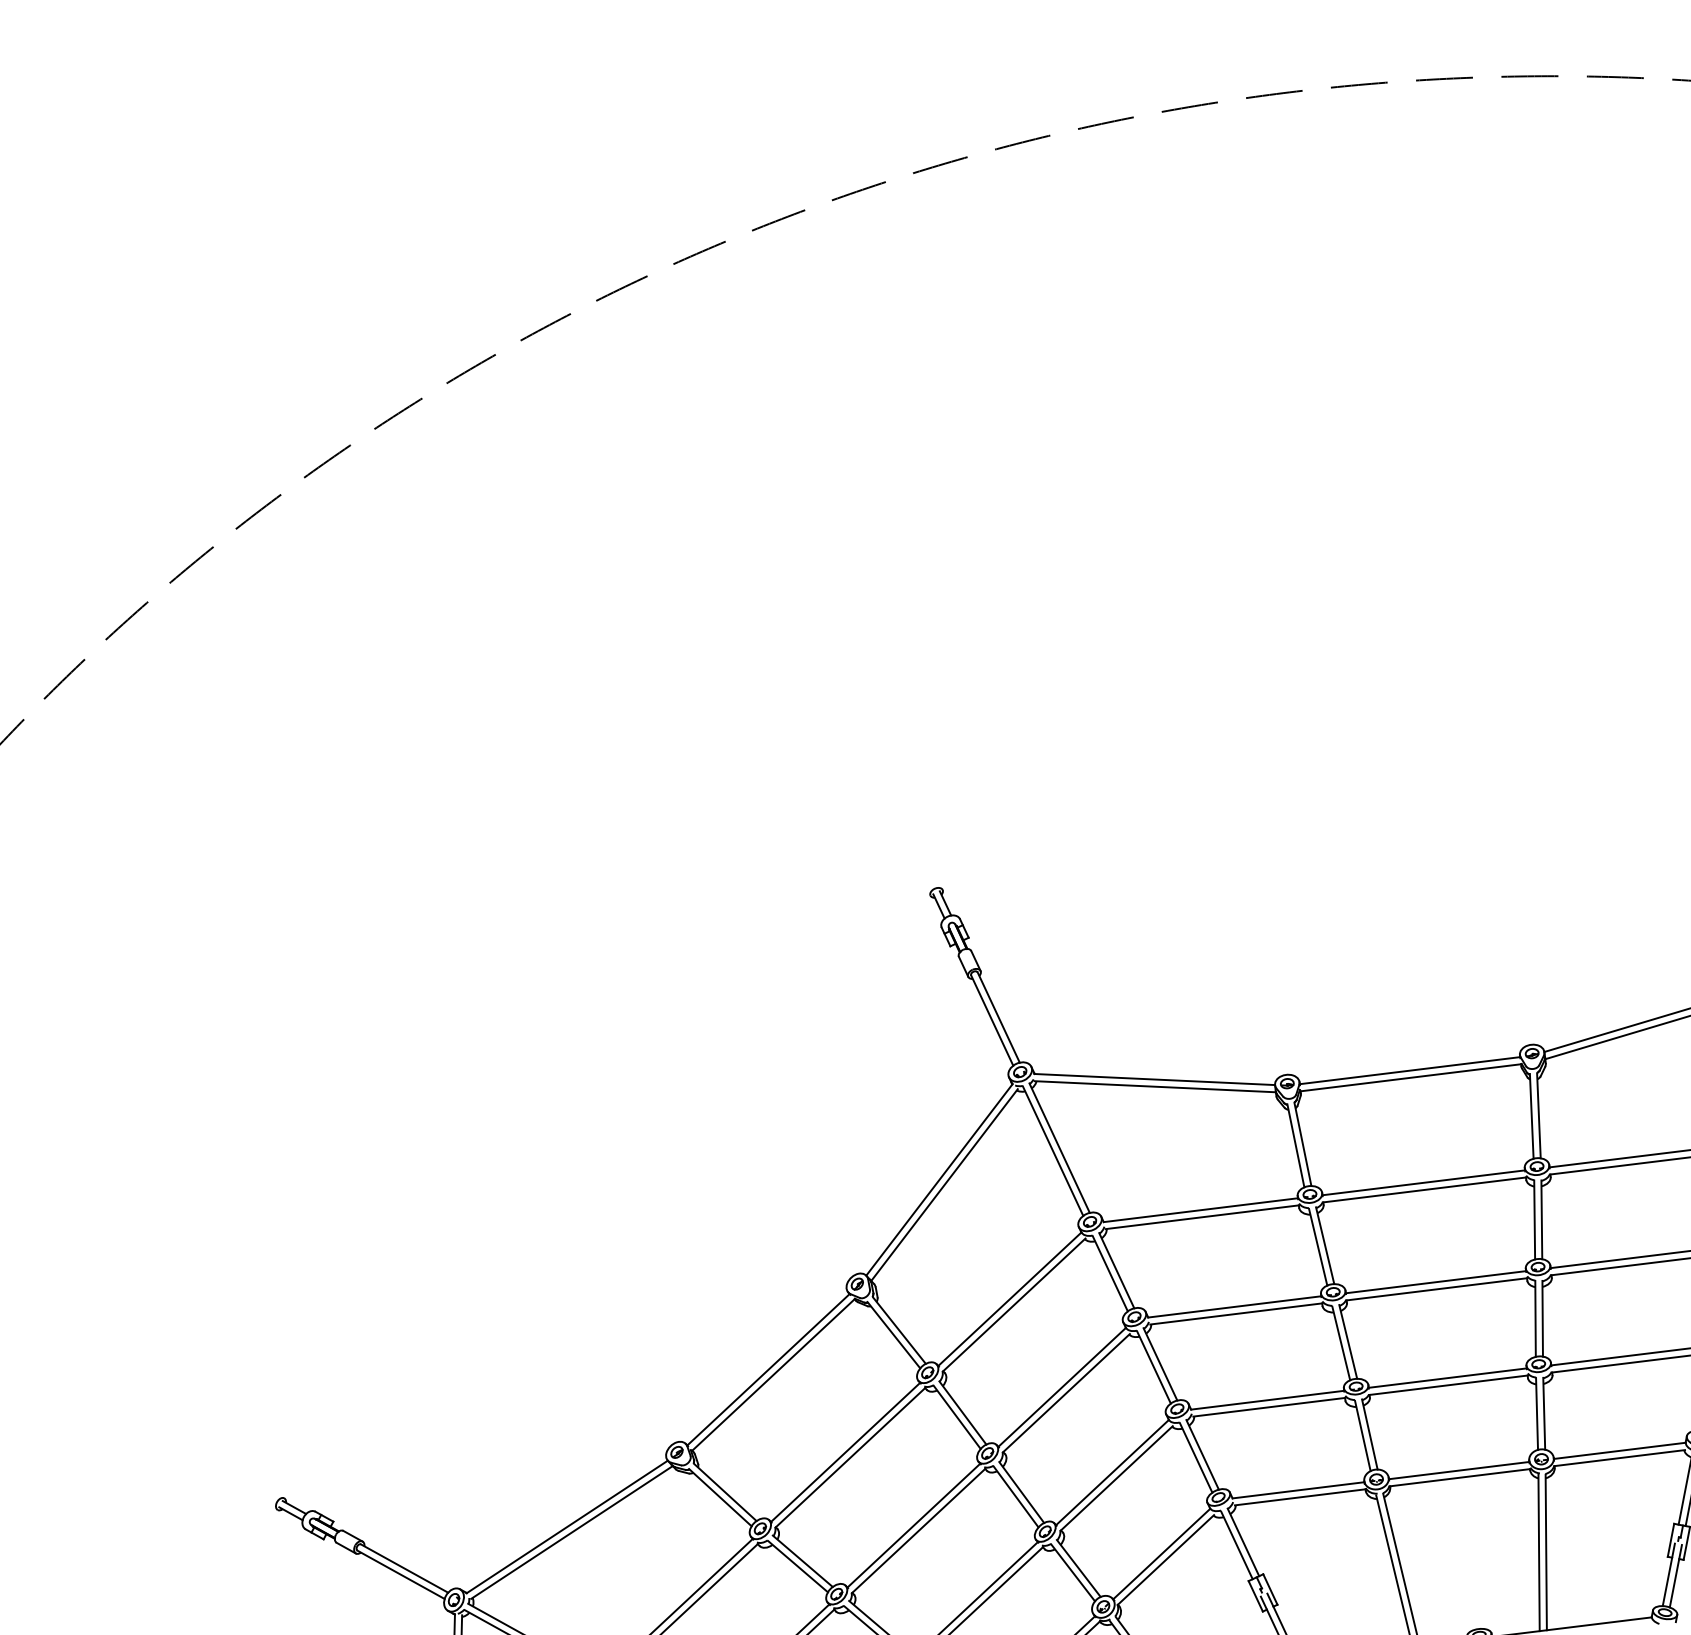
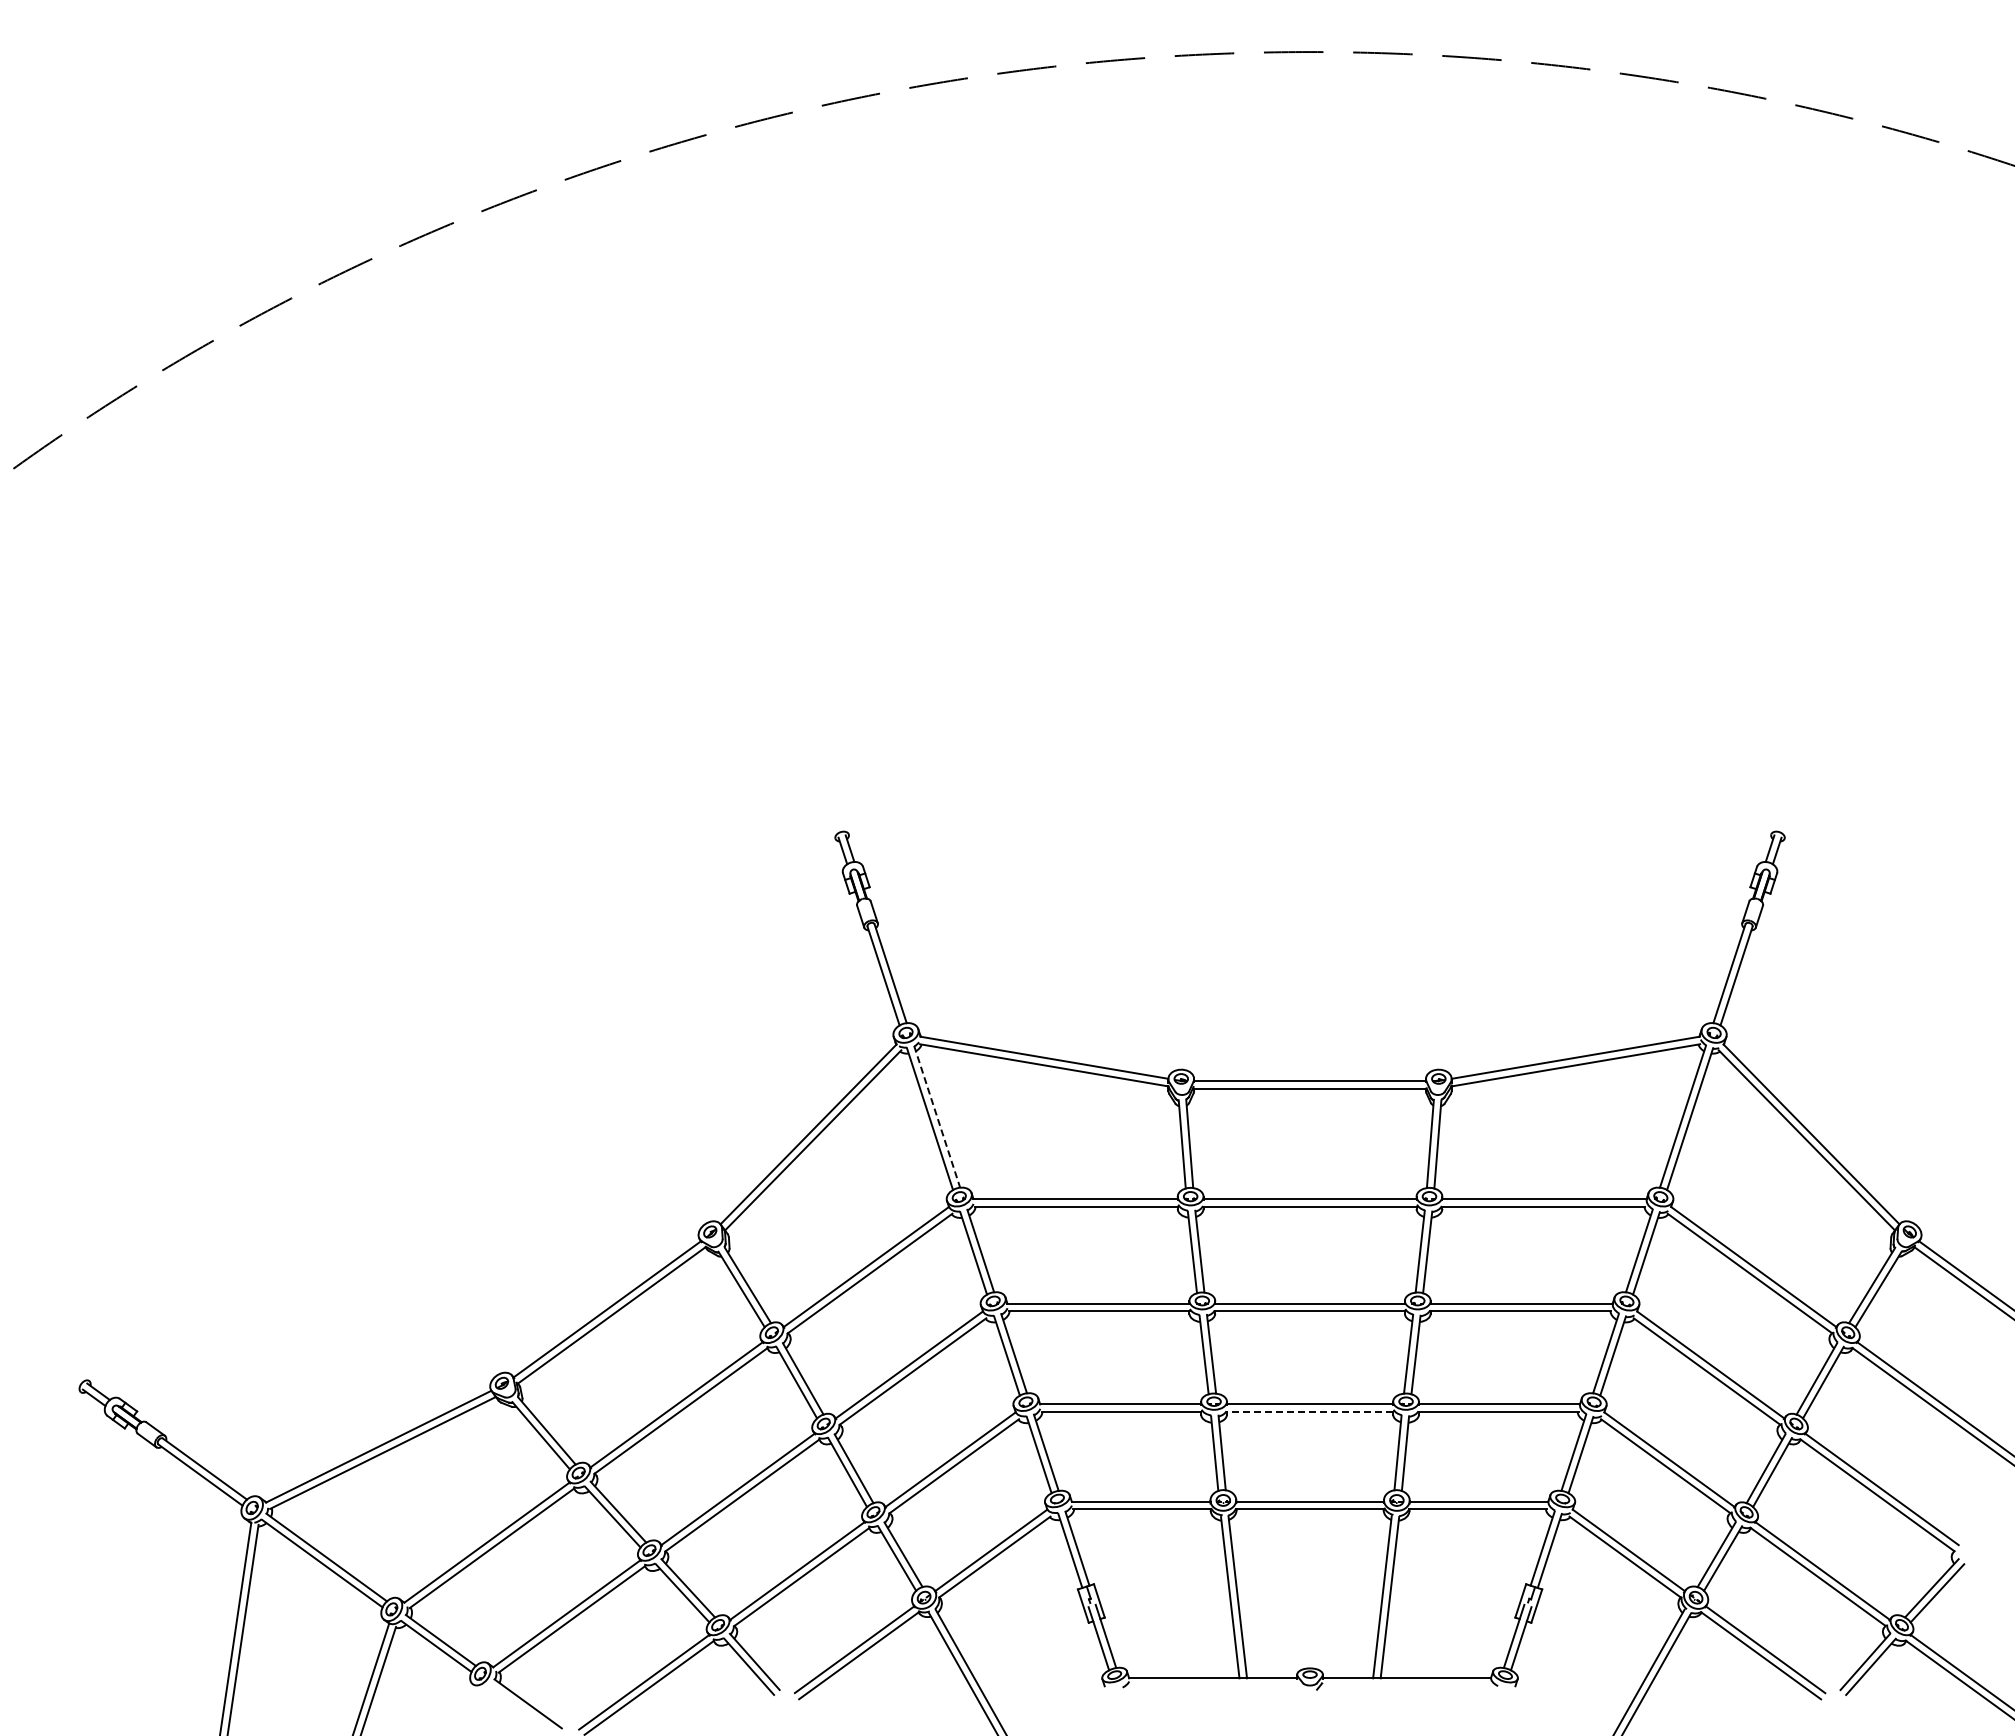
line: (1059, 1147) -> (937, 1116), solid -> dashed
line: (1448, 1384) -> (1309, 1411), solid -> dashed

